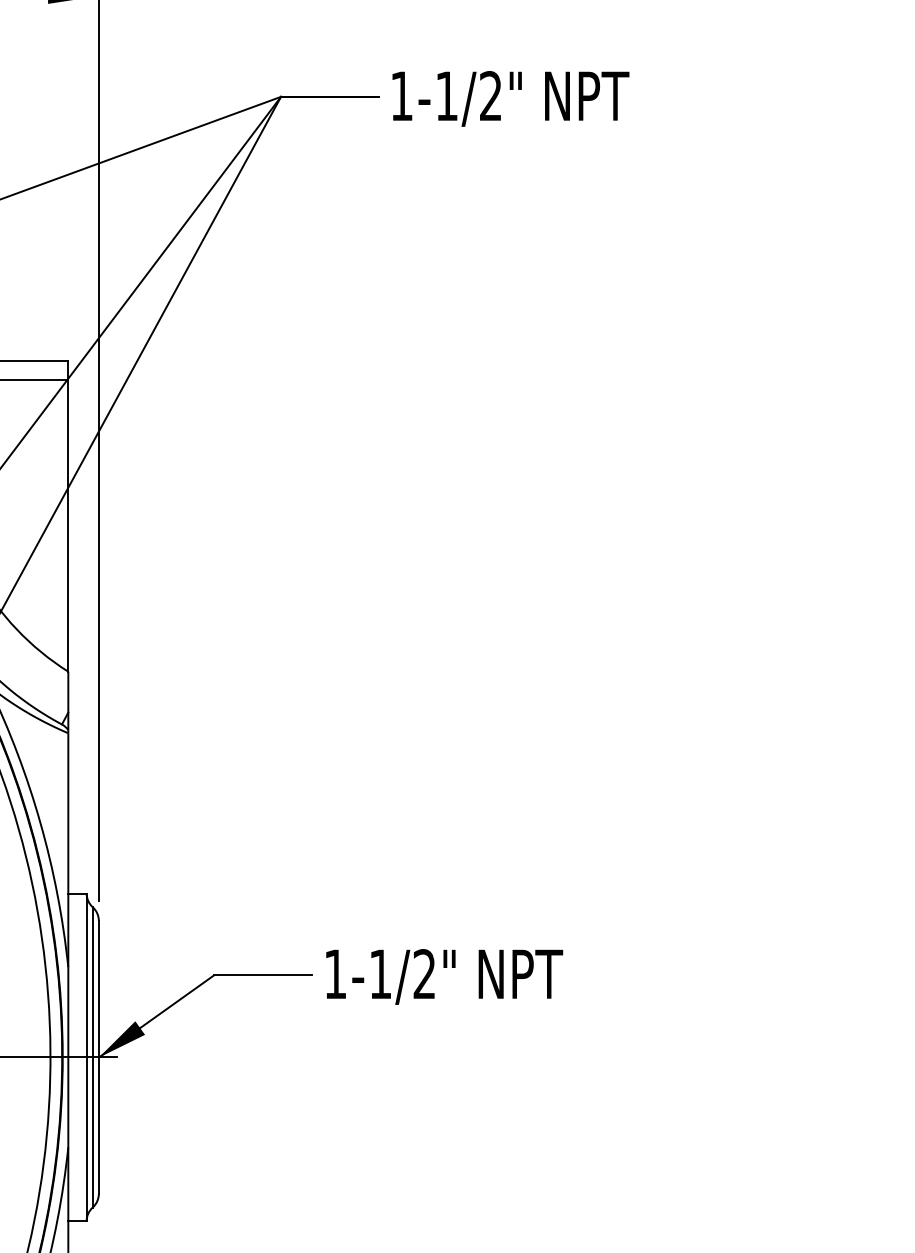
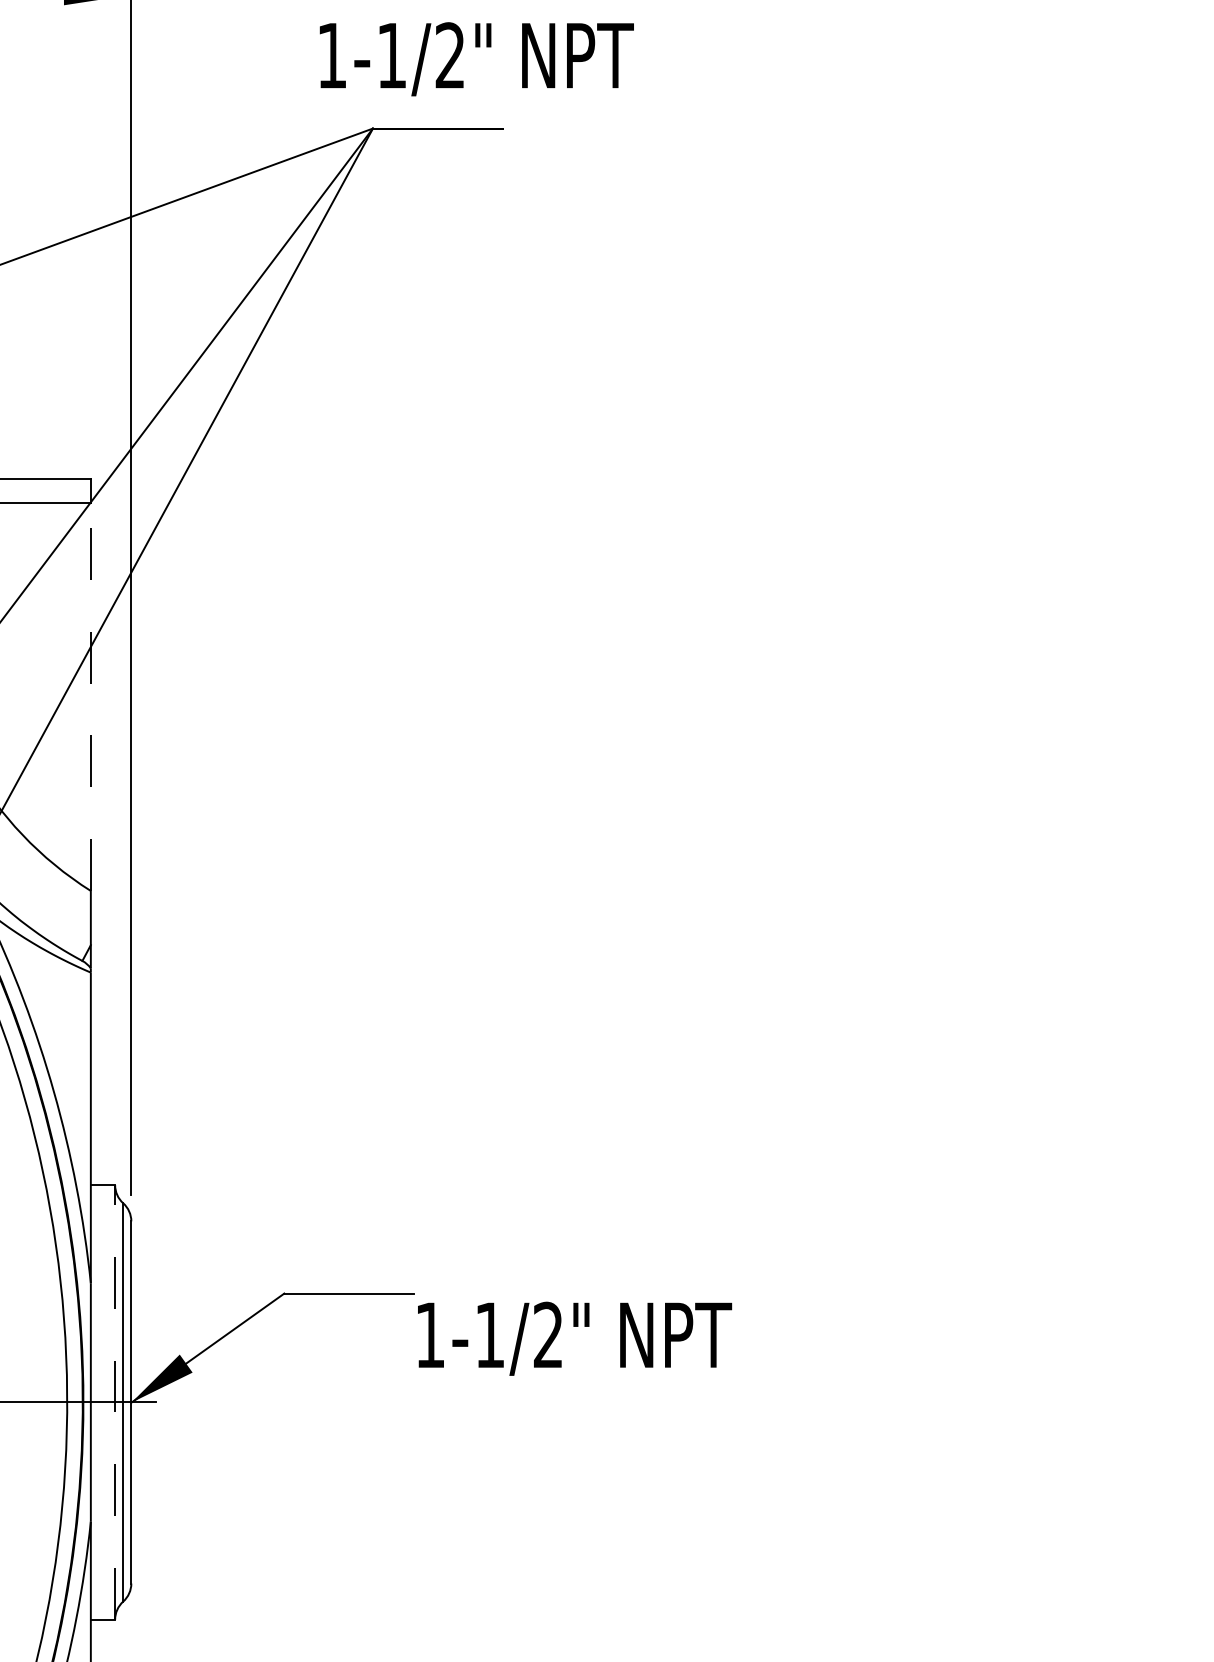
text: (510, 99) -> (476, 59), moved
line: (68, 525) -> (90, 697), solid -> dashed
text: (445, 976) -> (575, 1338), moved
line: (86, 1056) -> (115, 1401), solid -> dashed

